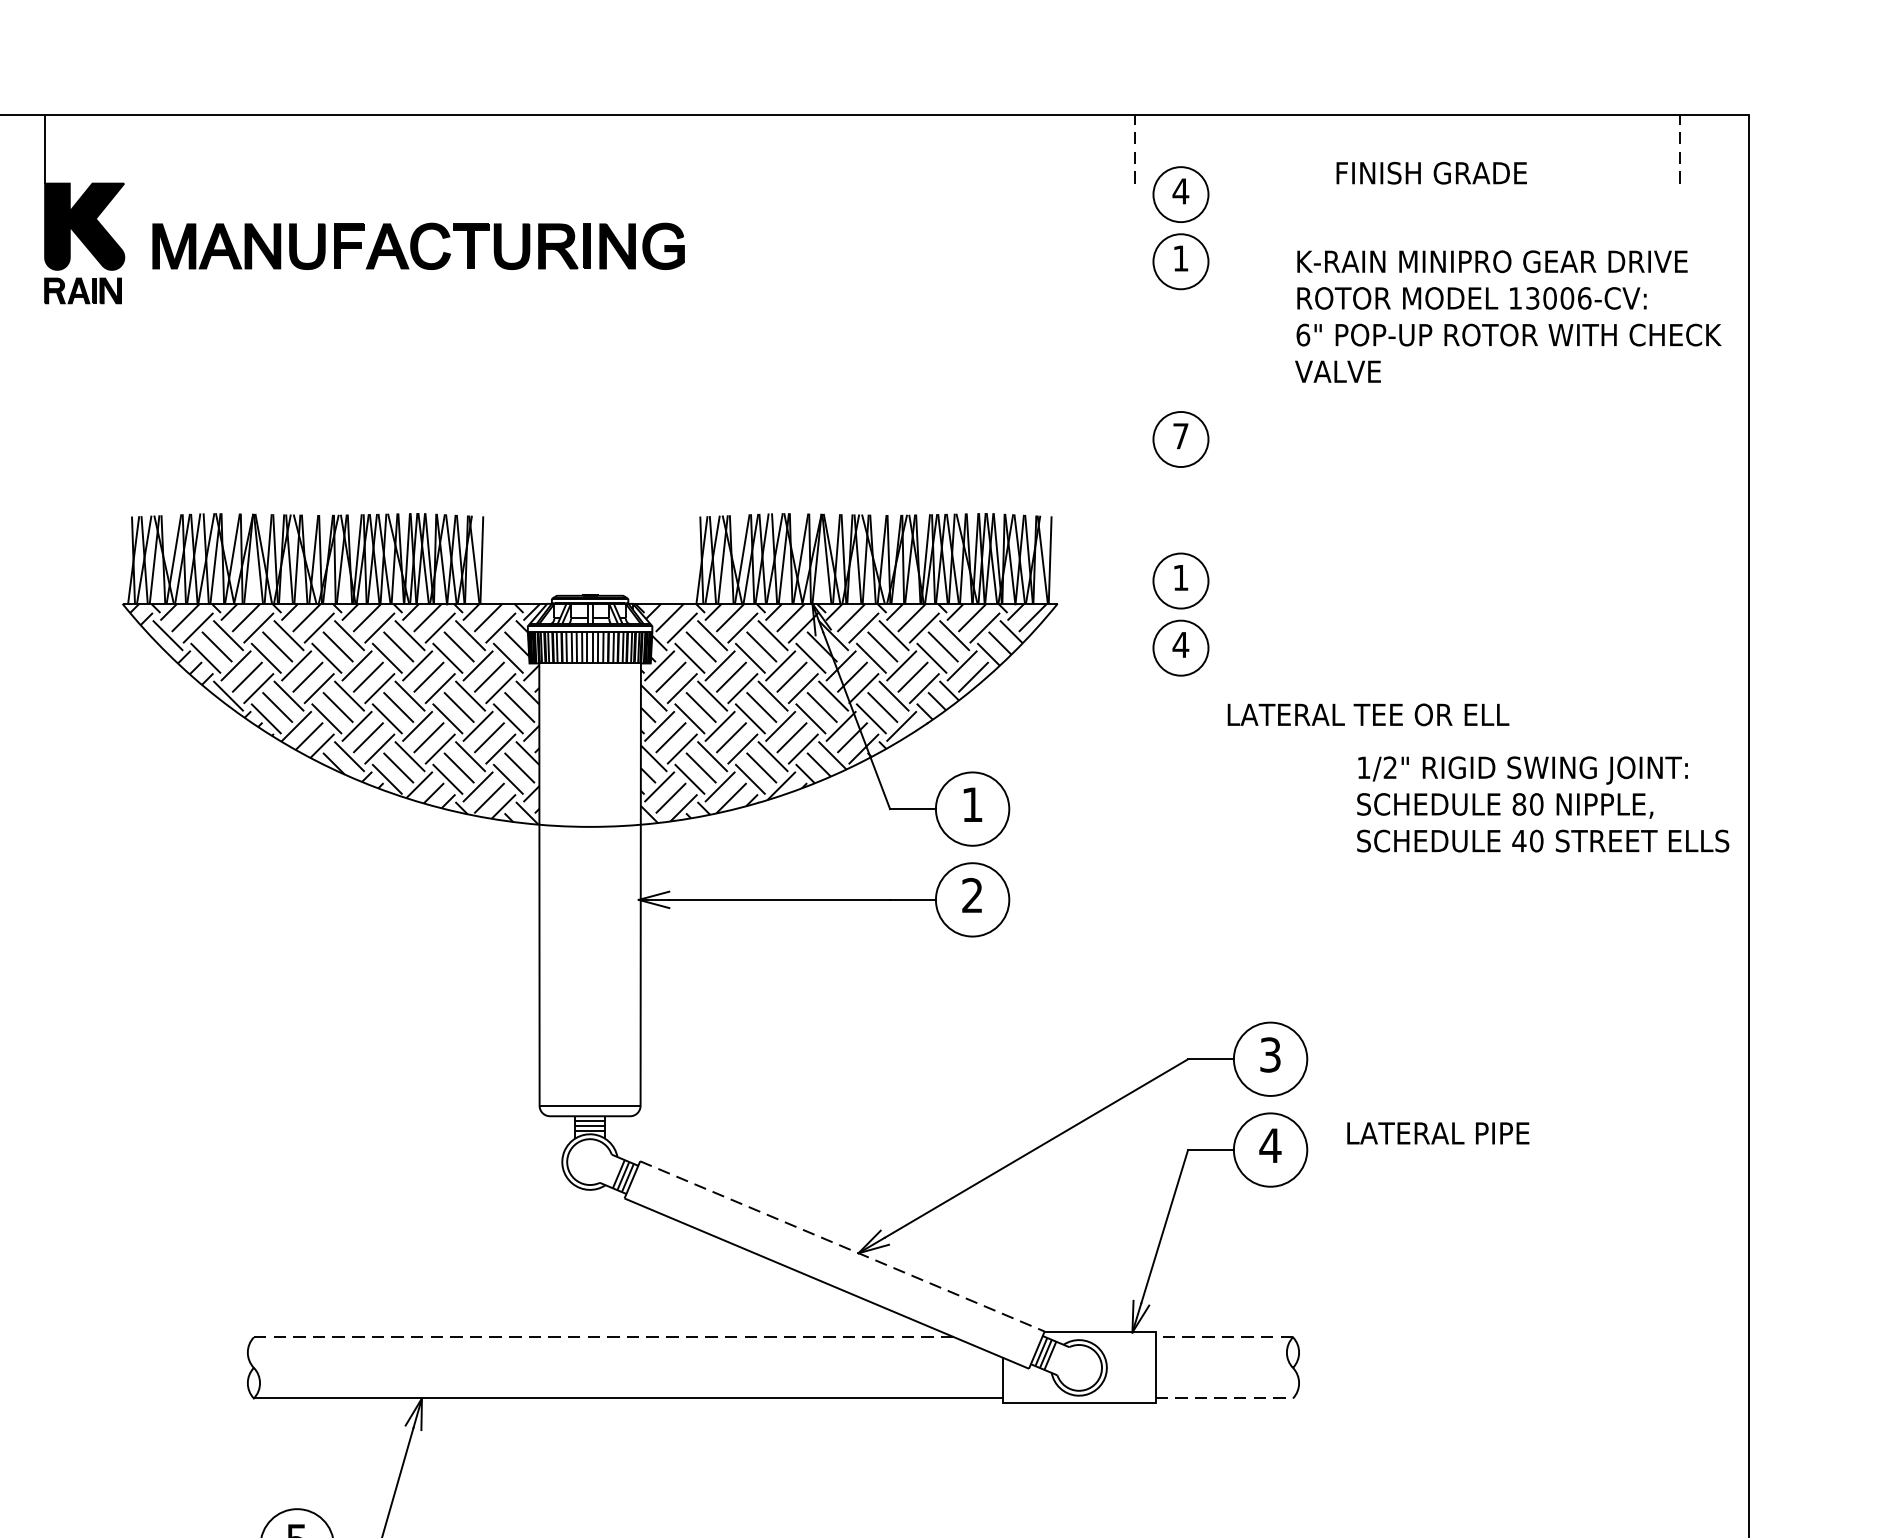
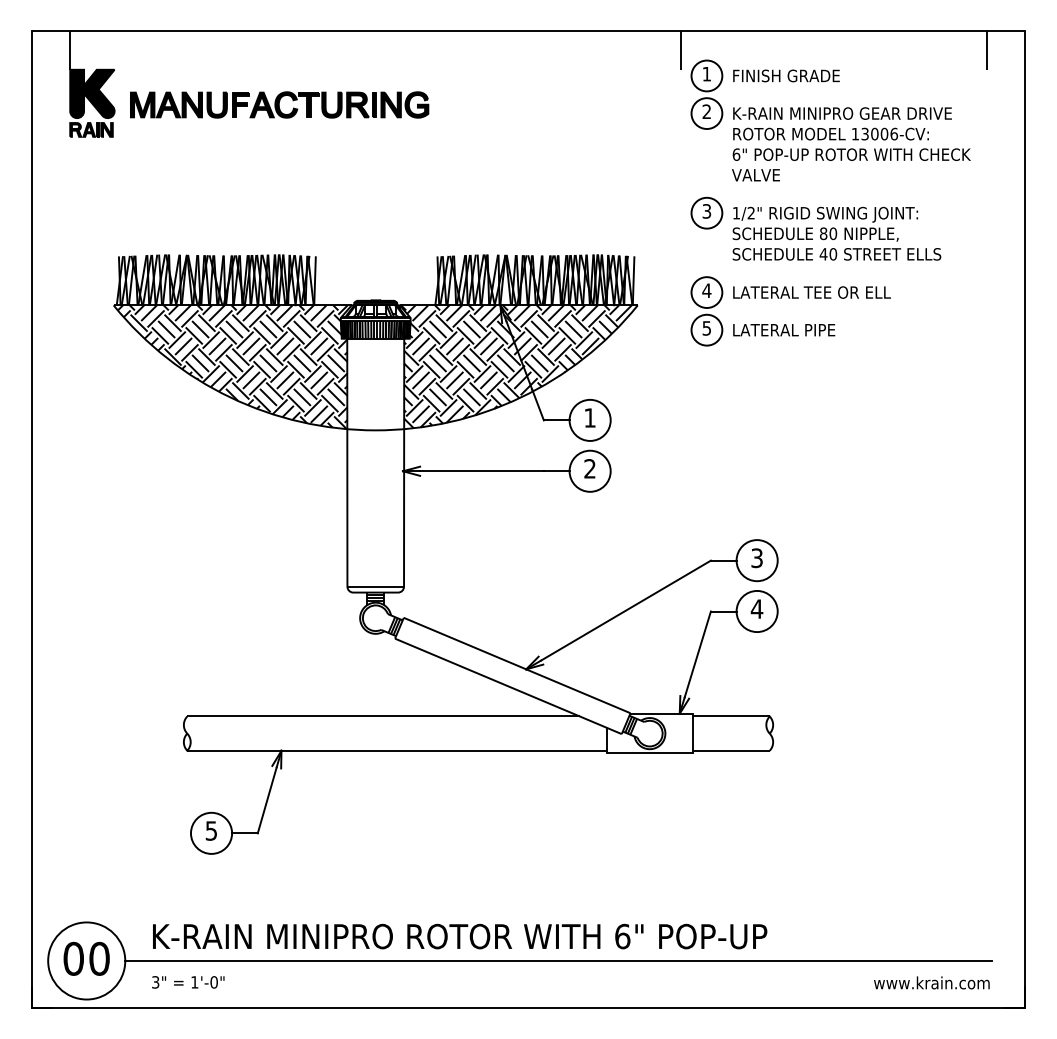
line: (1135, 149) -> (681, 50), dashed -> solid
line: (1679, 149) -> (986, 50), dashed -> solid
text: (1431, 172) -> (786, 75), moved
text: (1180, 192) -> (706, 74), 4 -> 1
text: (1180, 258) -> (706, 111), 1 -> 2
text: (1508, 316) -> (851, 144), moved
text: (1180, 436) -> (706, 211), 7 -> 3
text: (1180, 577) -> (706, 290), 1 -> 4
text: (1180, 645) -> (706, 328), 4 -> 5
text: (1367, 714) -> (811, 292), moved
text: (1542, 803) -> (836, 233), moved
text: (1438, 1133) -> (784, 330), moved
line: (843, 1246) -> (517, 665), dashed -> solid
line: (605, 1337) -> (384, 716), dashed -> solid
line: (1224, 1337) -> (731, 716), dashed -> solid
line: (1224, 1398) -> (731, 750), dashed -> solid

